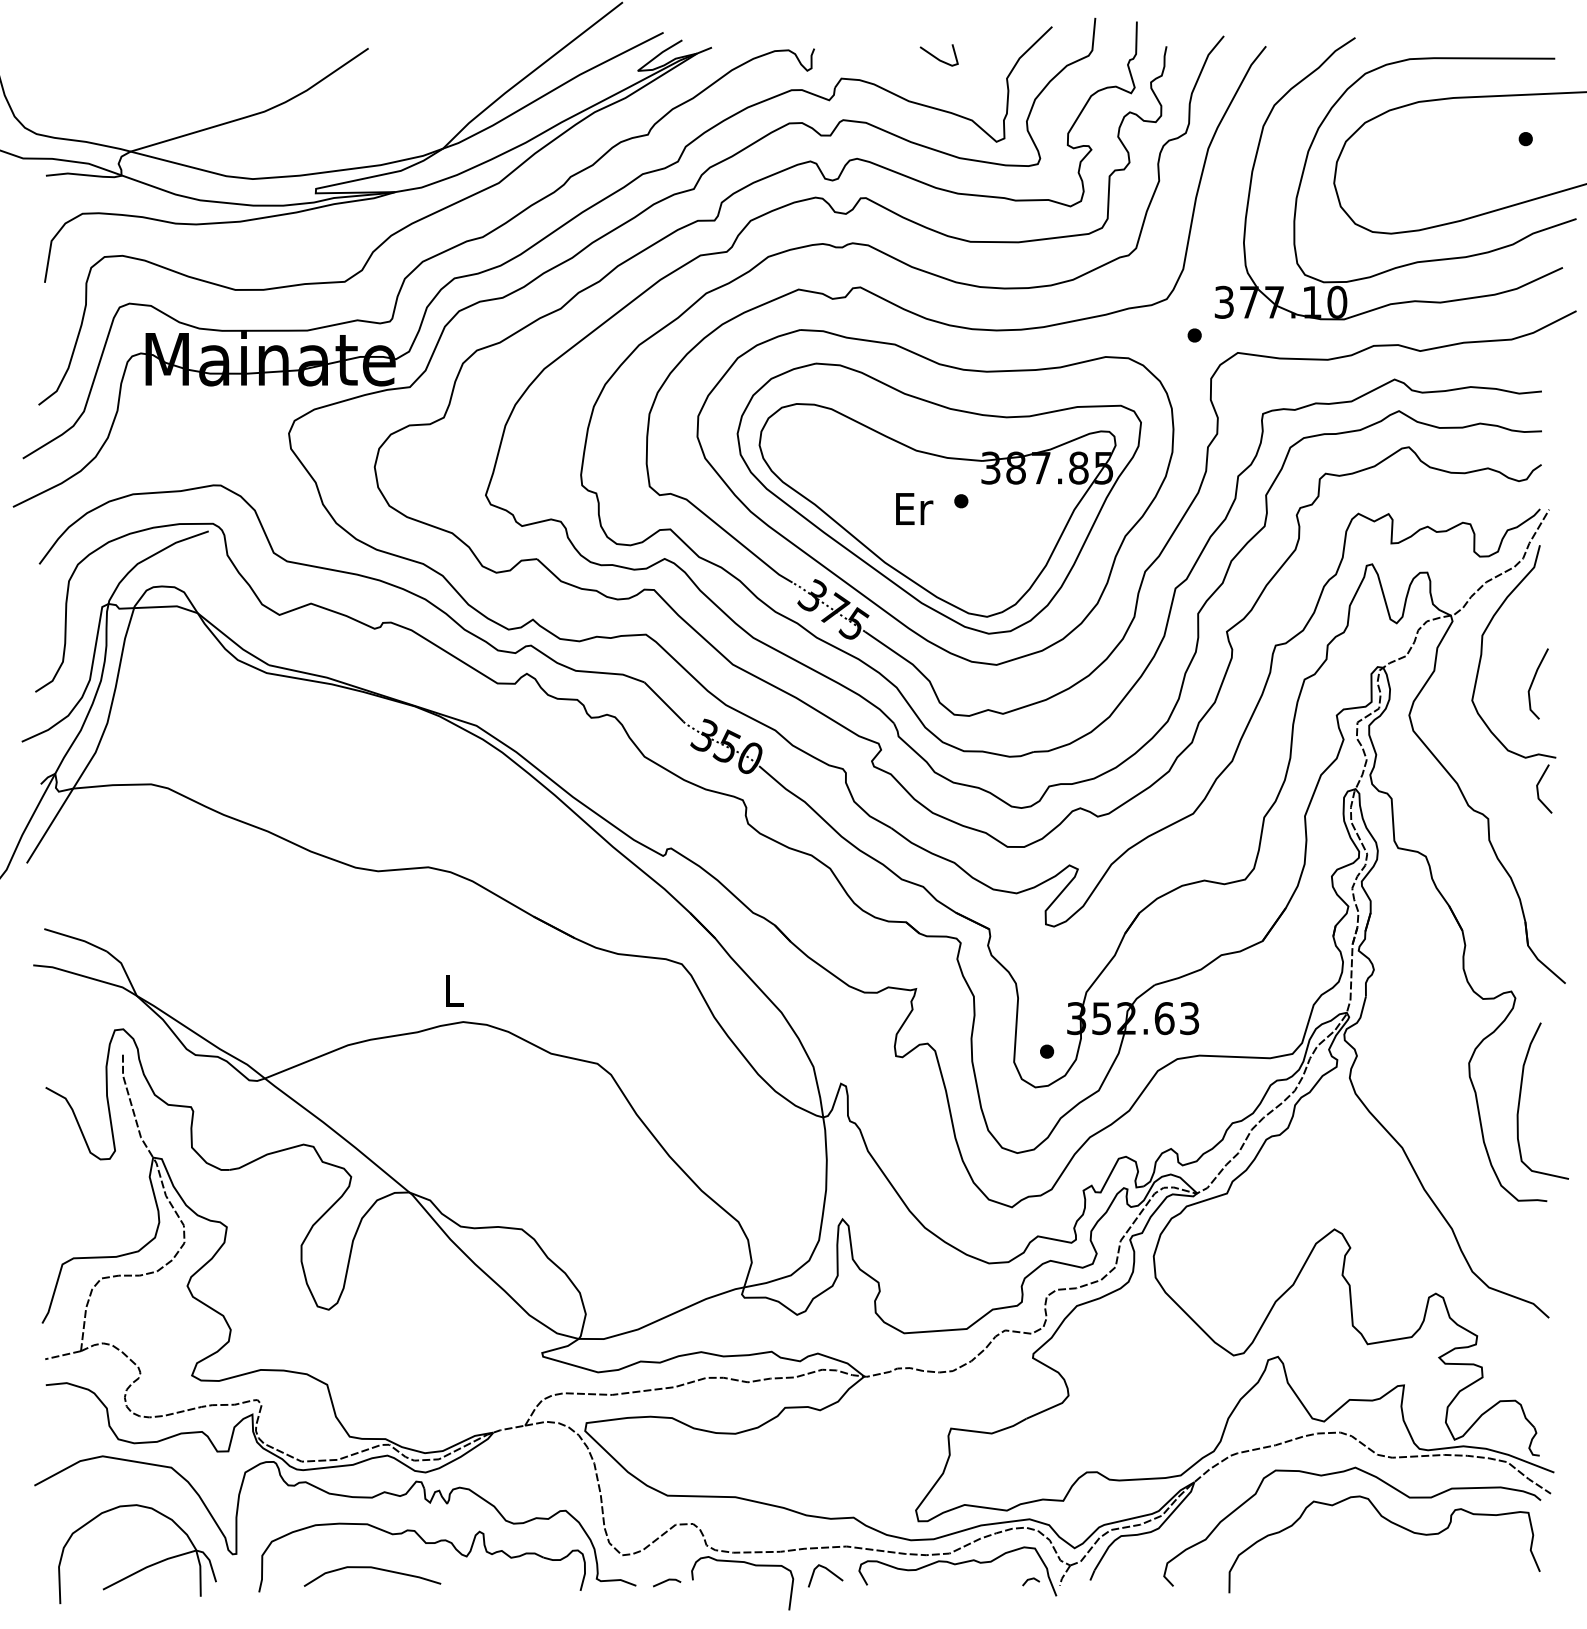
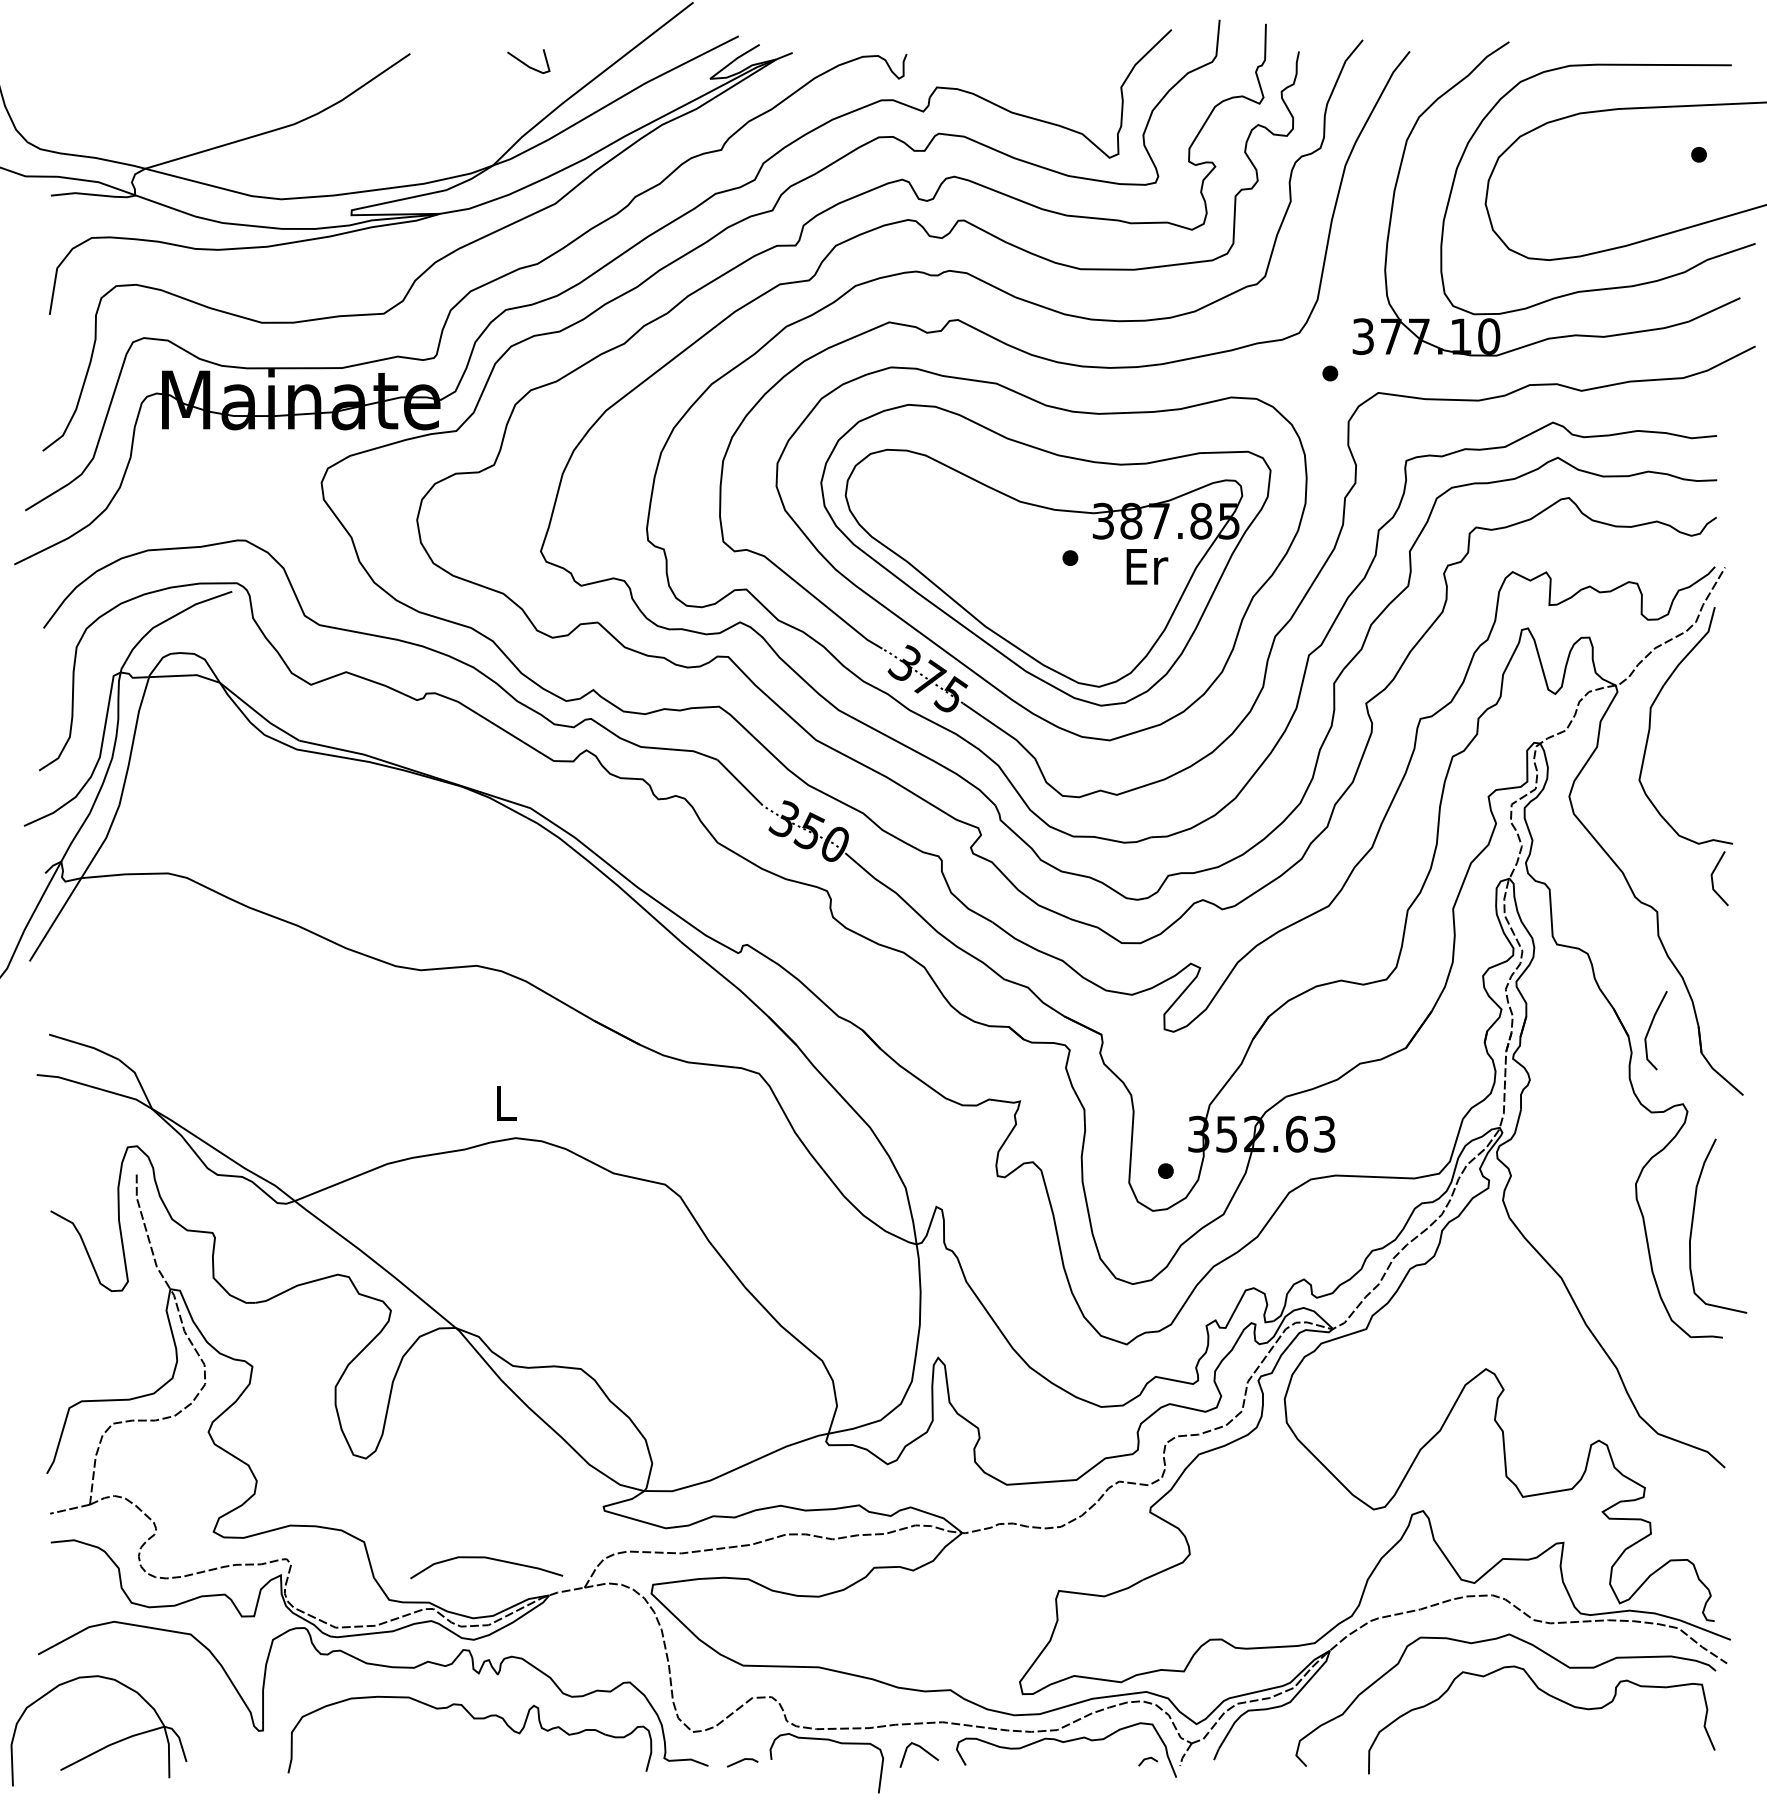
line: (938, 58) -> (527, 64), moved
text: (914, 508) -> (1147, 566), moved
line: (1533, 682) -> (1650, 1029), moved
part: (144, 1567) -> (106, 1745), moved
curve: (375, 1569) -> (489, 1559), moved

